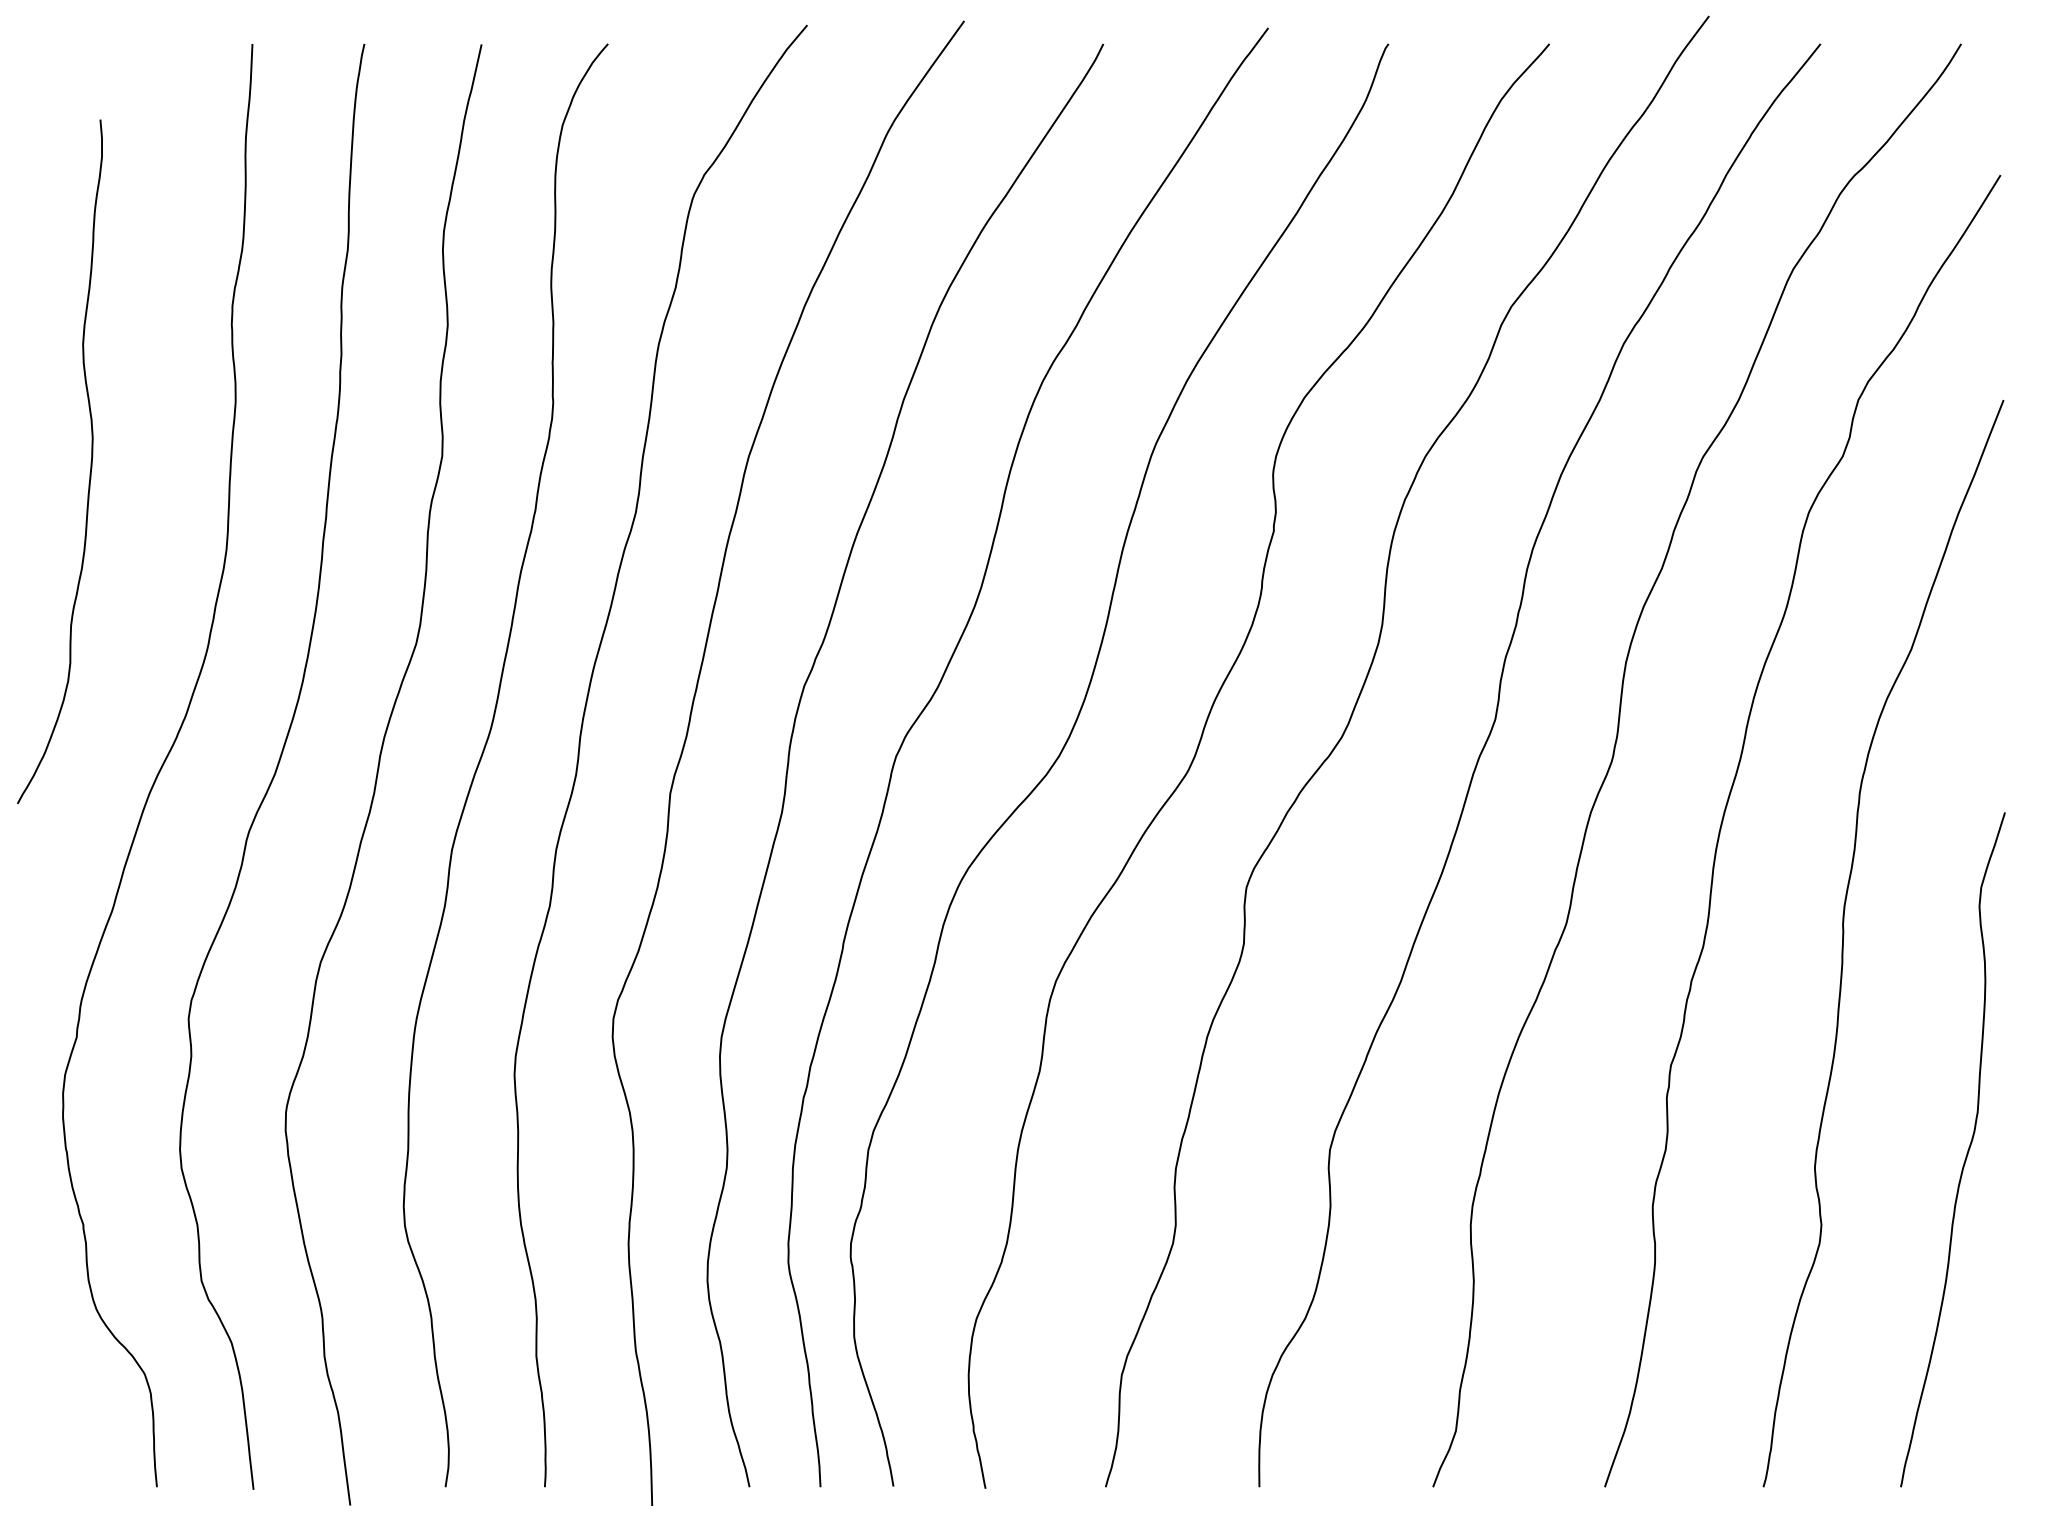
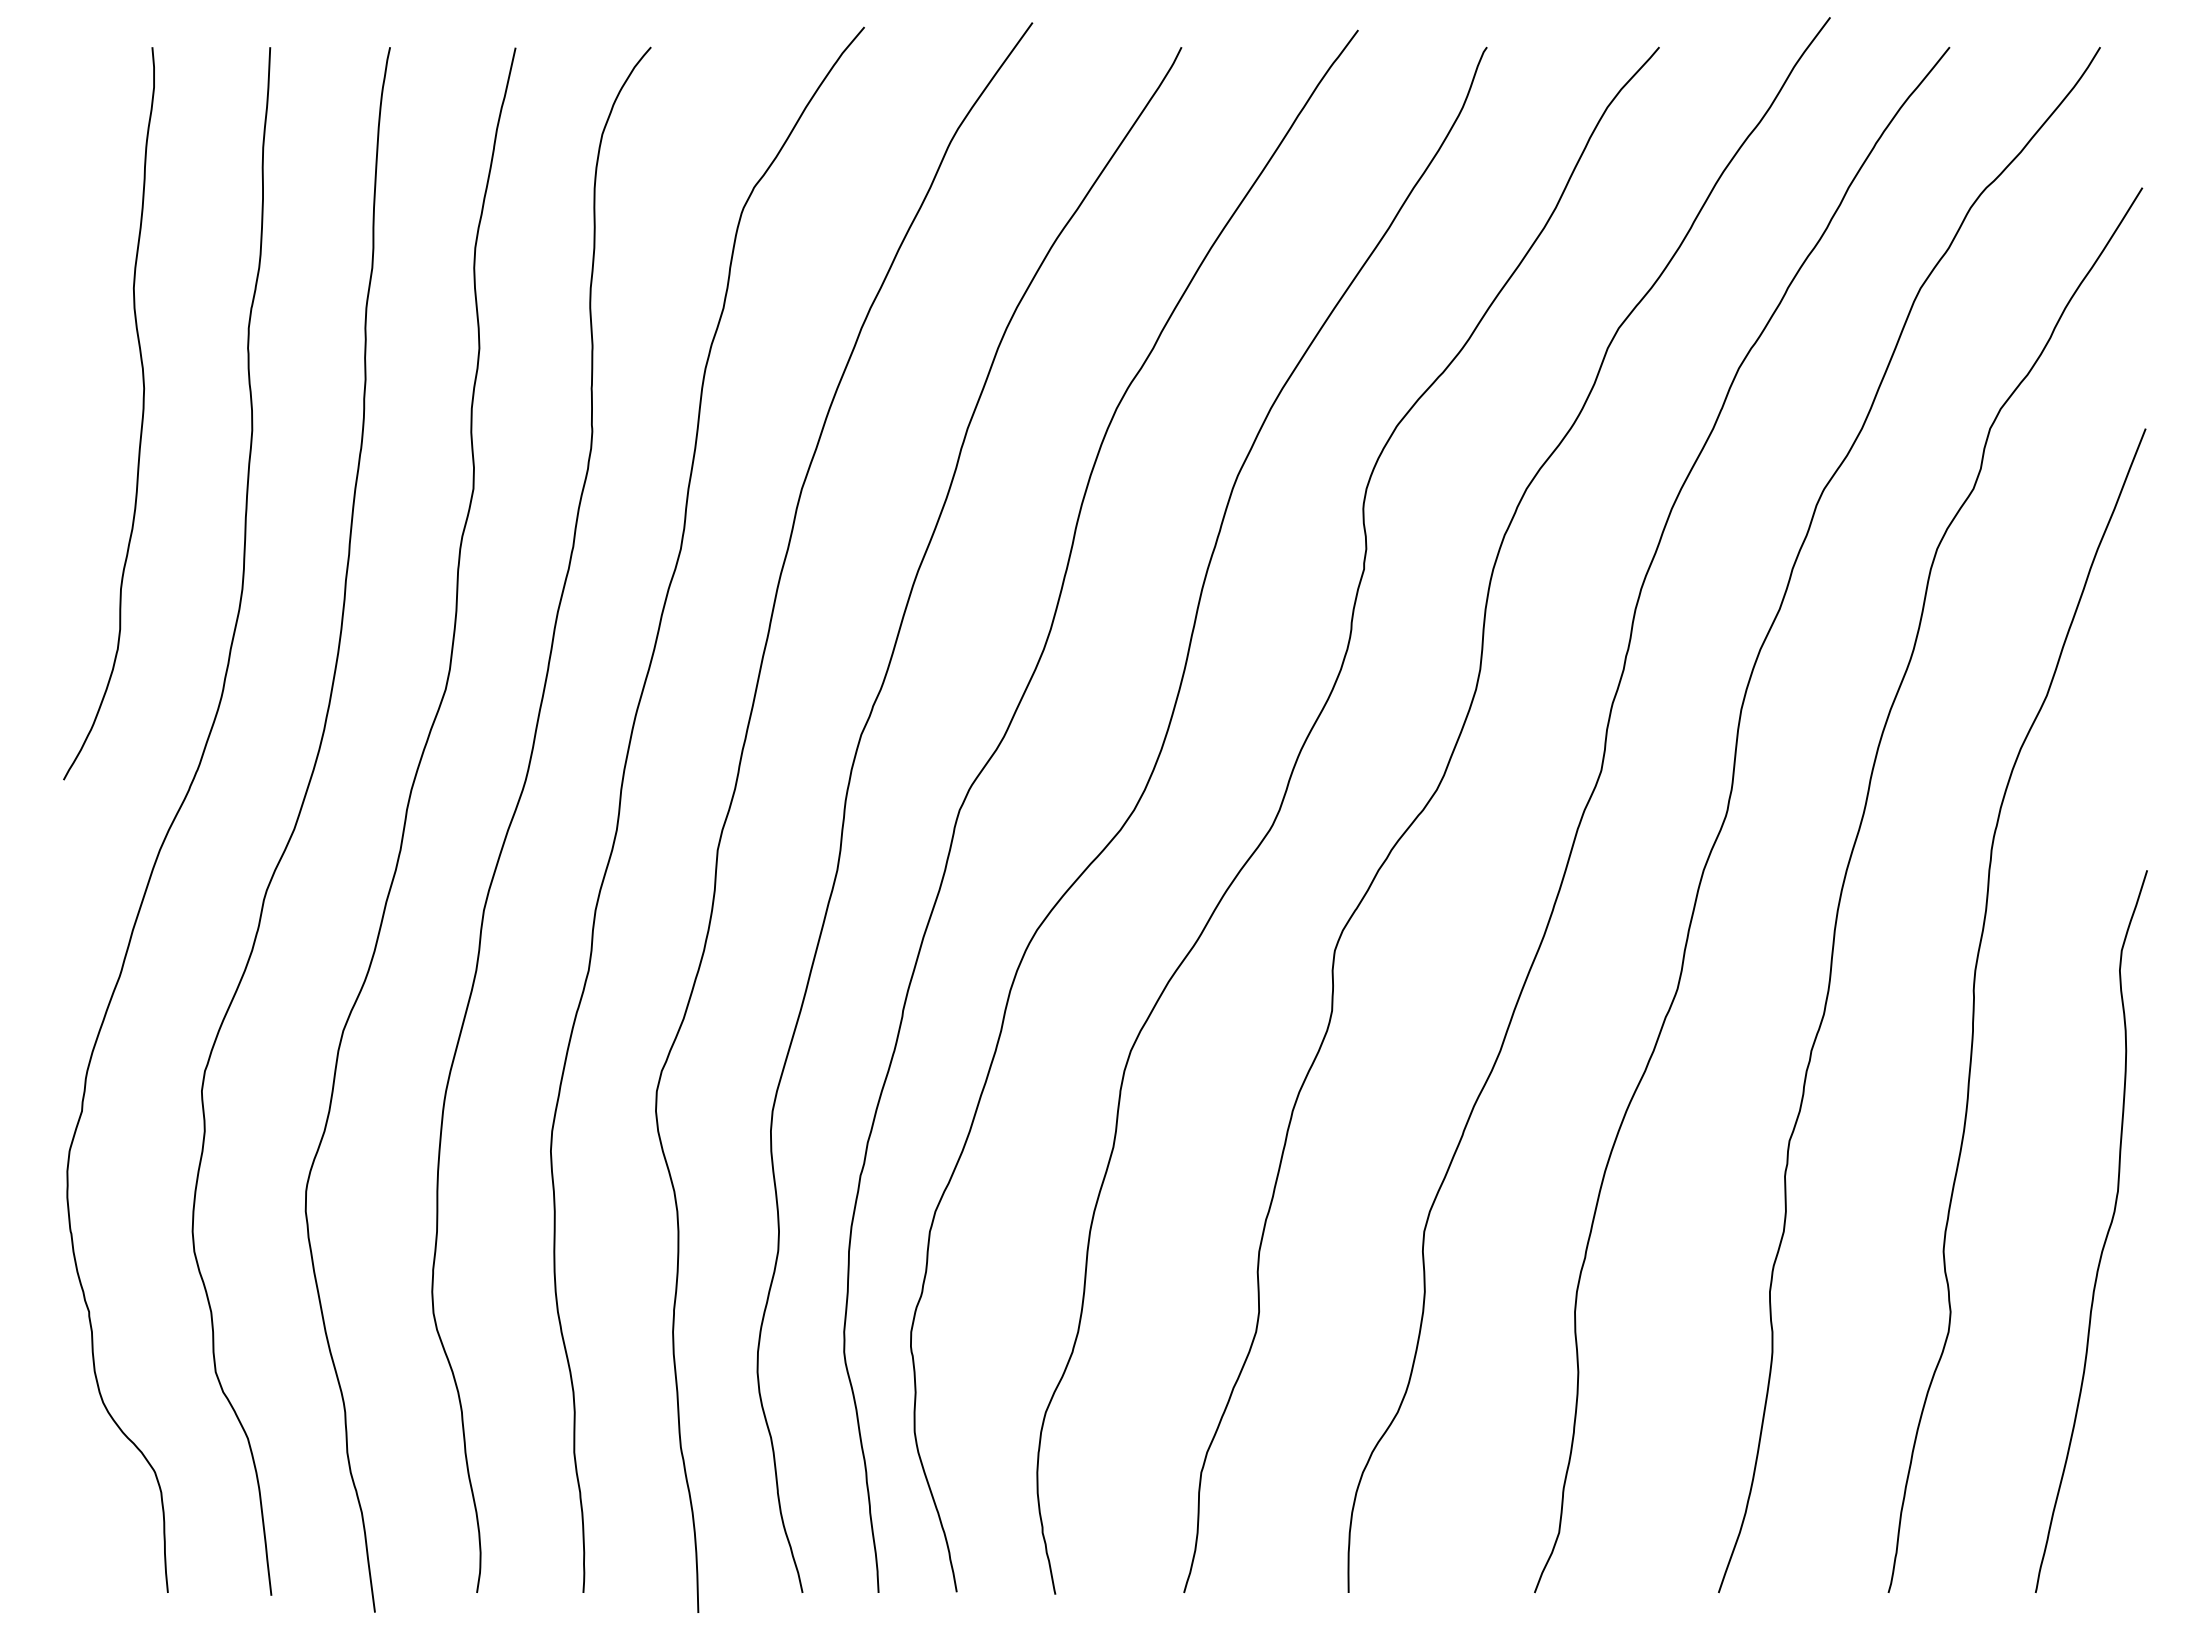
curve: (90, 466) -> (141, 418), moved

